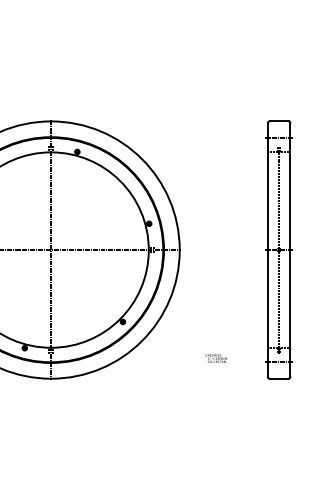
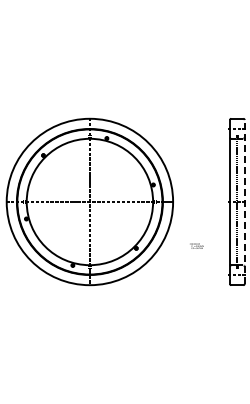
line: (290, 250) -> (244, 202), solid -> dashed
text: (215, 357) -> (196, 245), moved

